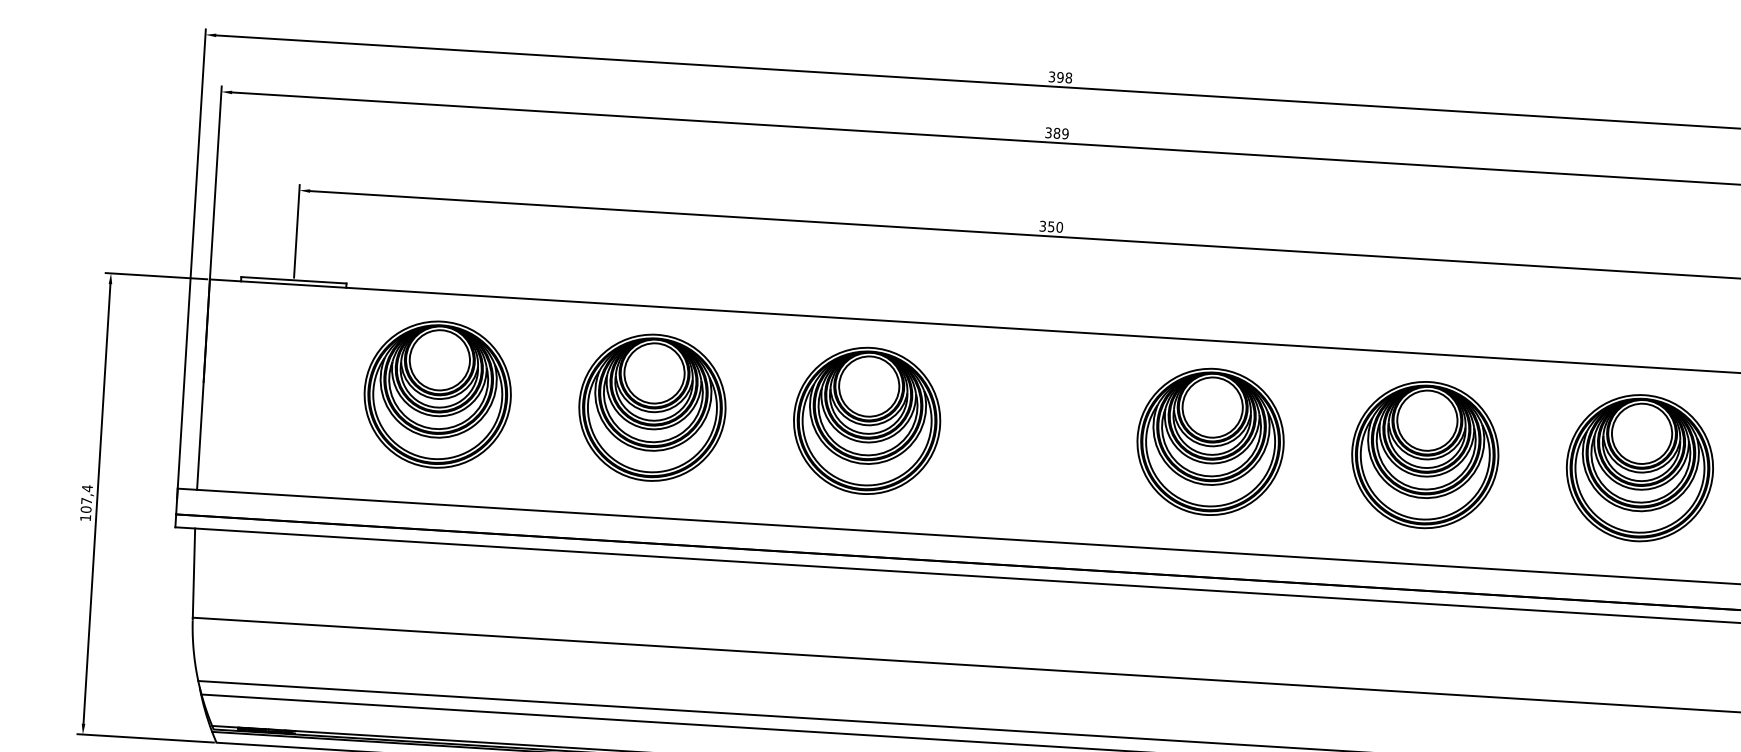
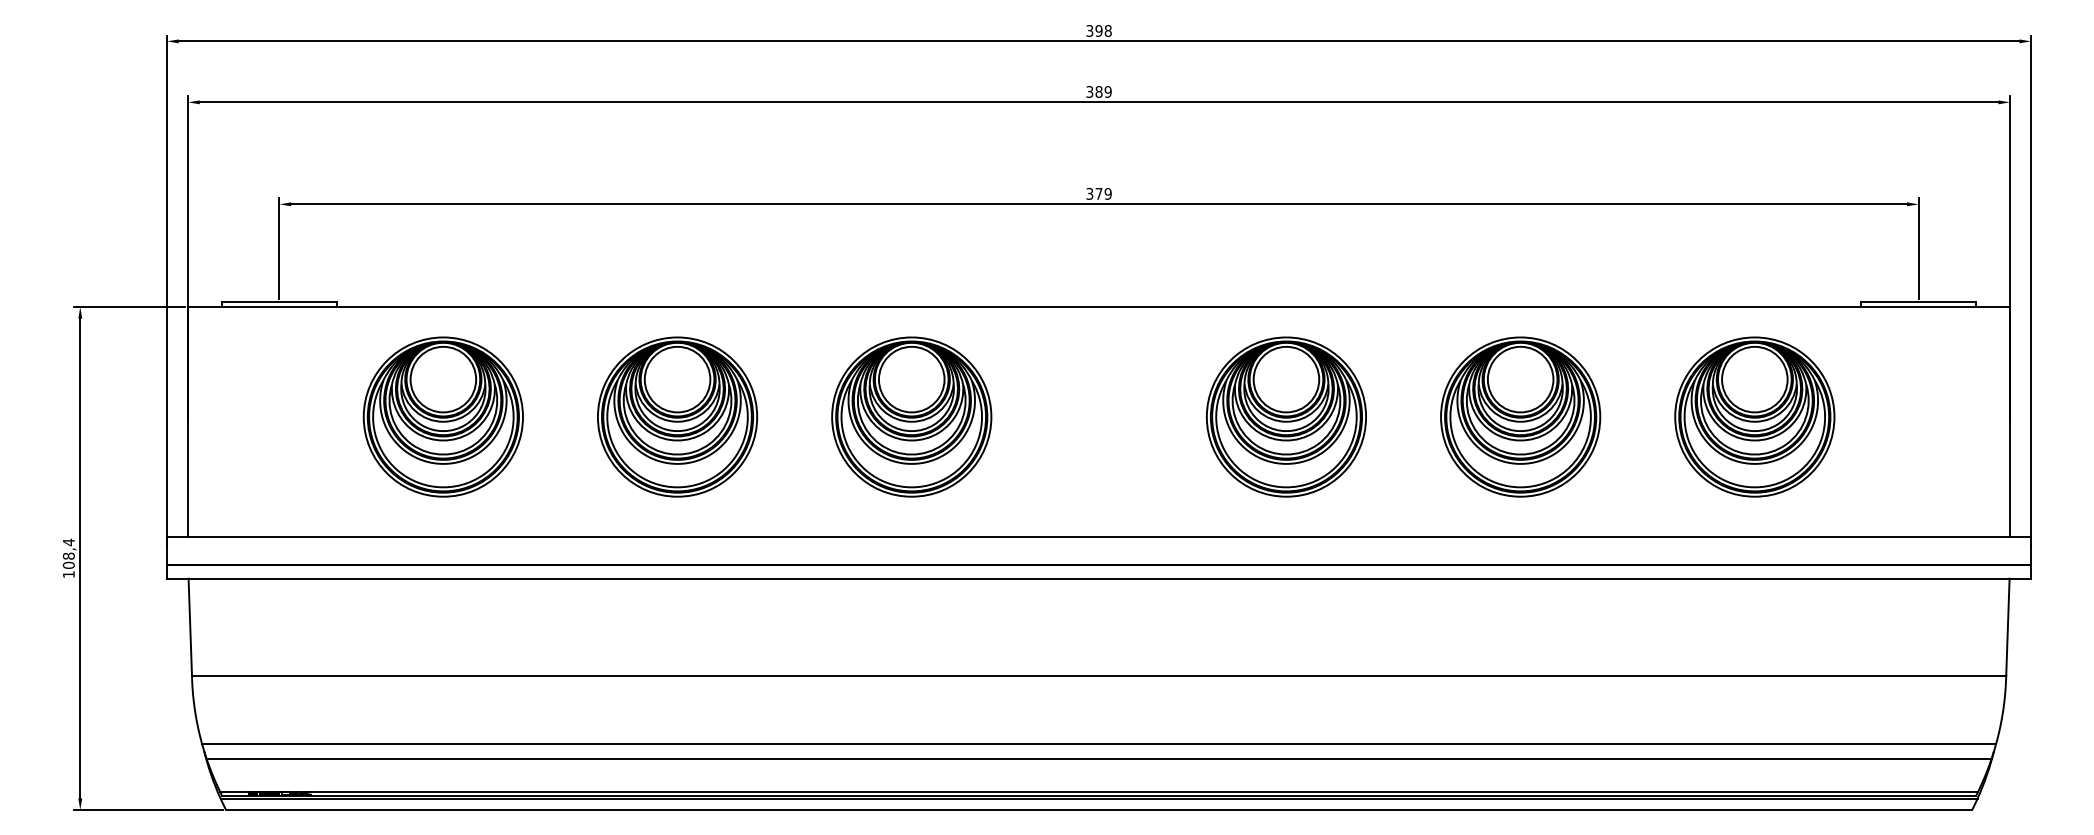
text: (1055, 226) -> (1103, 193), 350 -> 379
text: (86, 500) -> (68, 555), 107,4 -> 108,4

